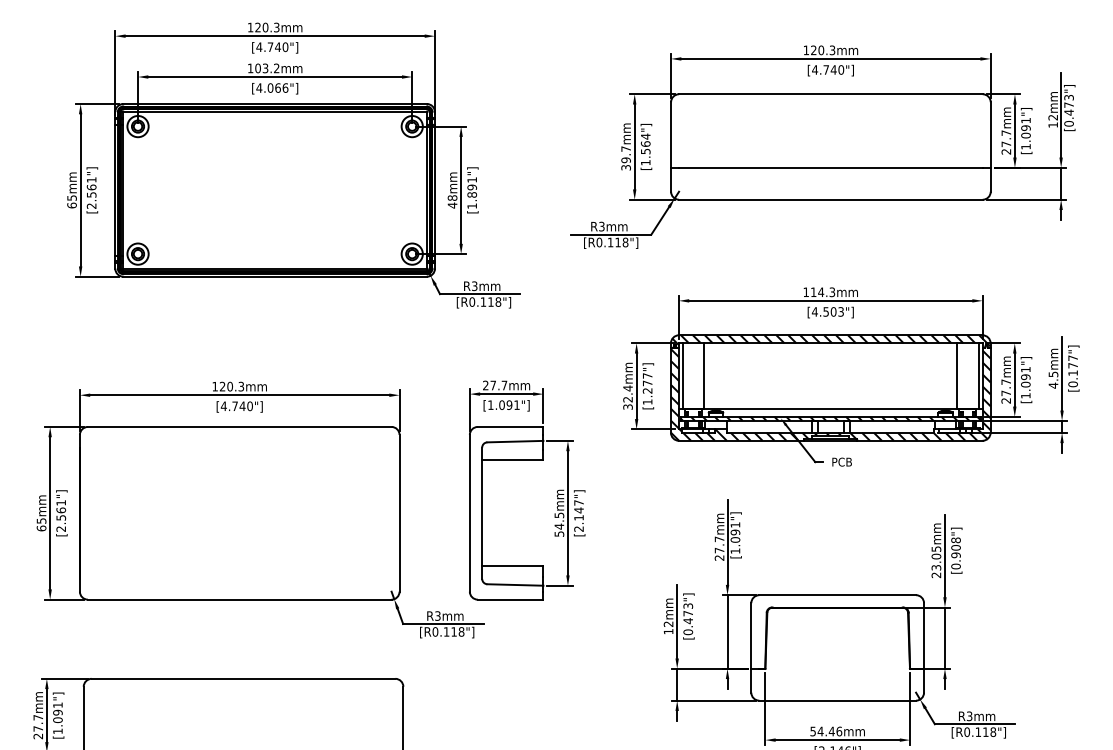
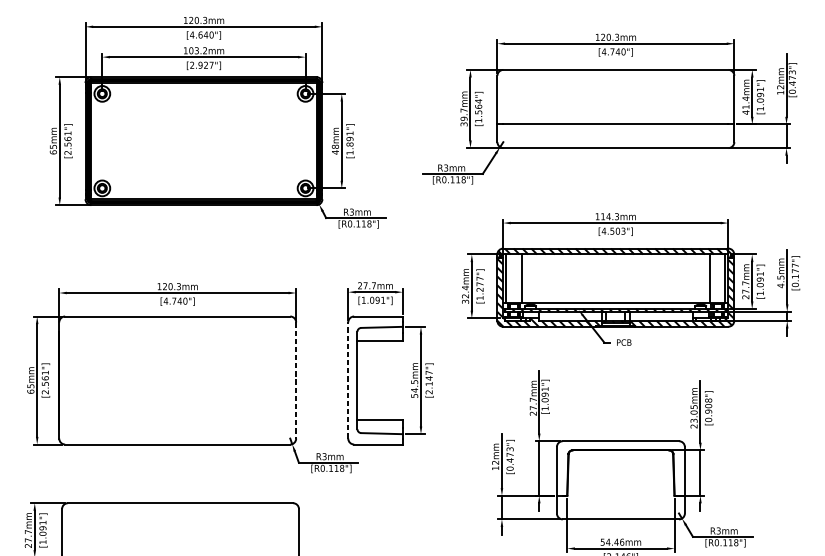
text: (270, 47) -> (200, 35), [4.740"] -> [4.640"]
text: (272, 87) -> (201, 64), [4.066"] -> [2.927"]
text: (1006, 142) -> (746, 105), 27.7mm -> 41.4mm
line: (469, 512) -> (348, 379), solid -> dashed
line: (399, 513) -> (296, 380), solid -> dashed

